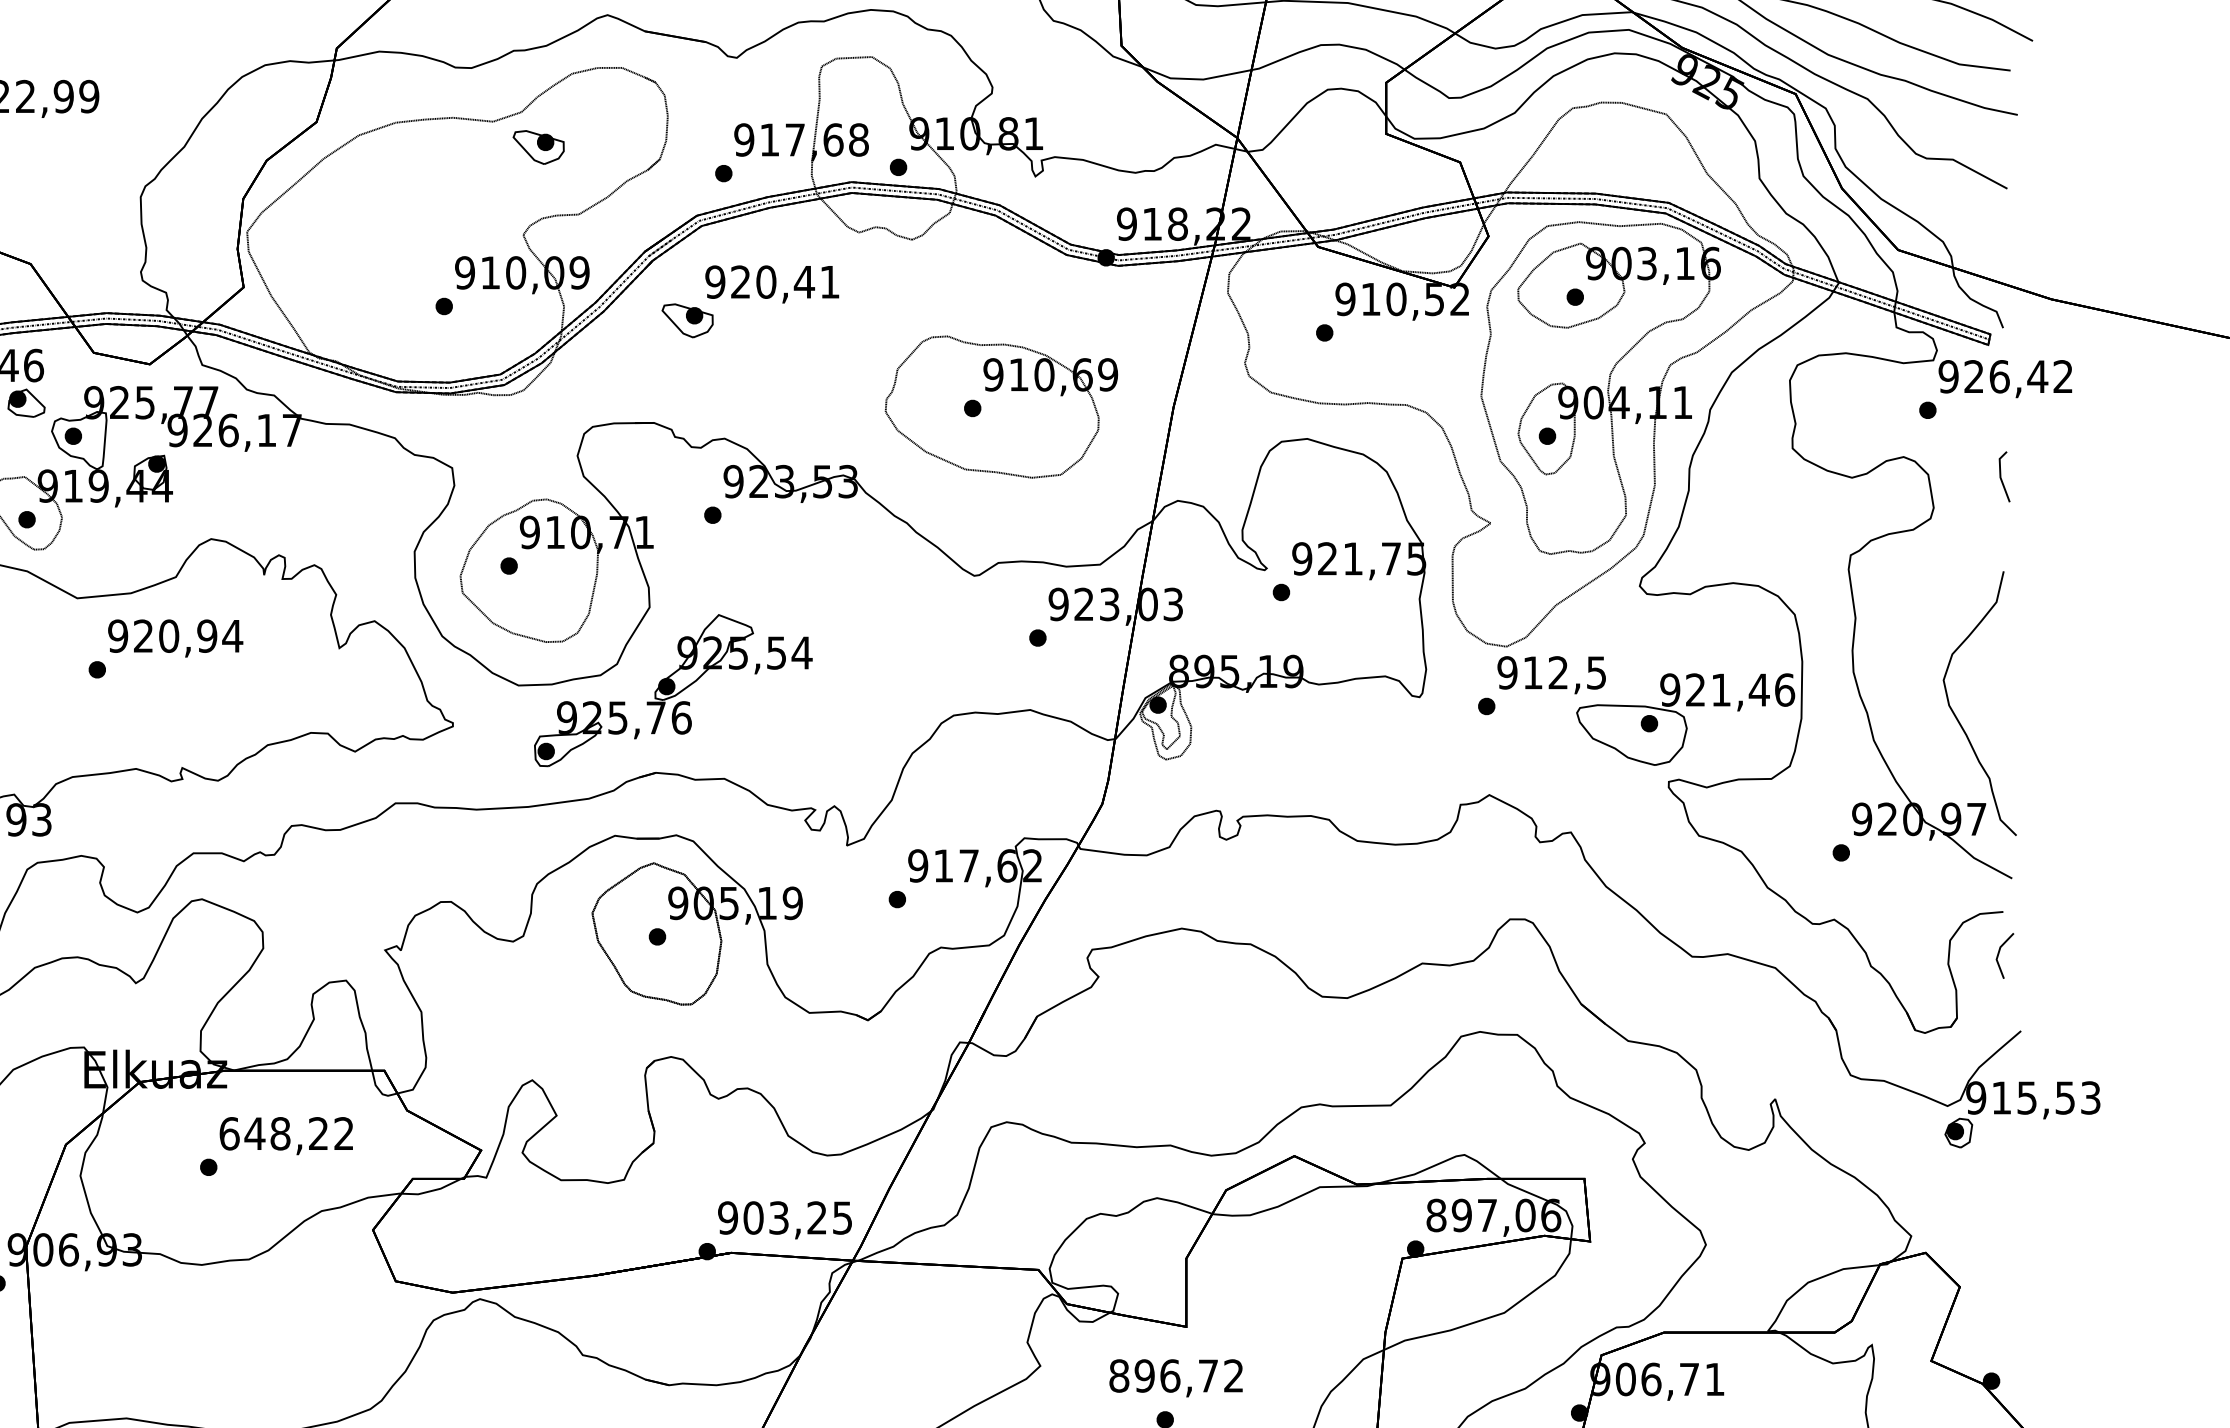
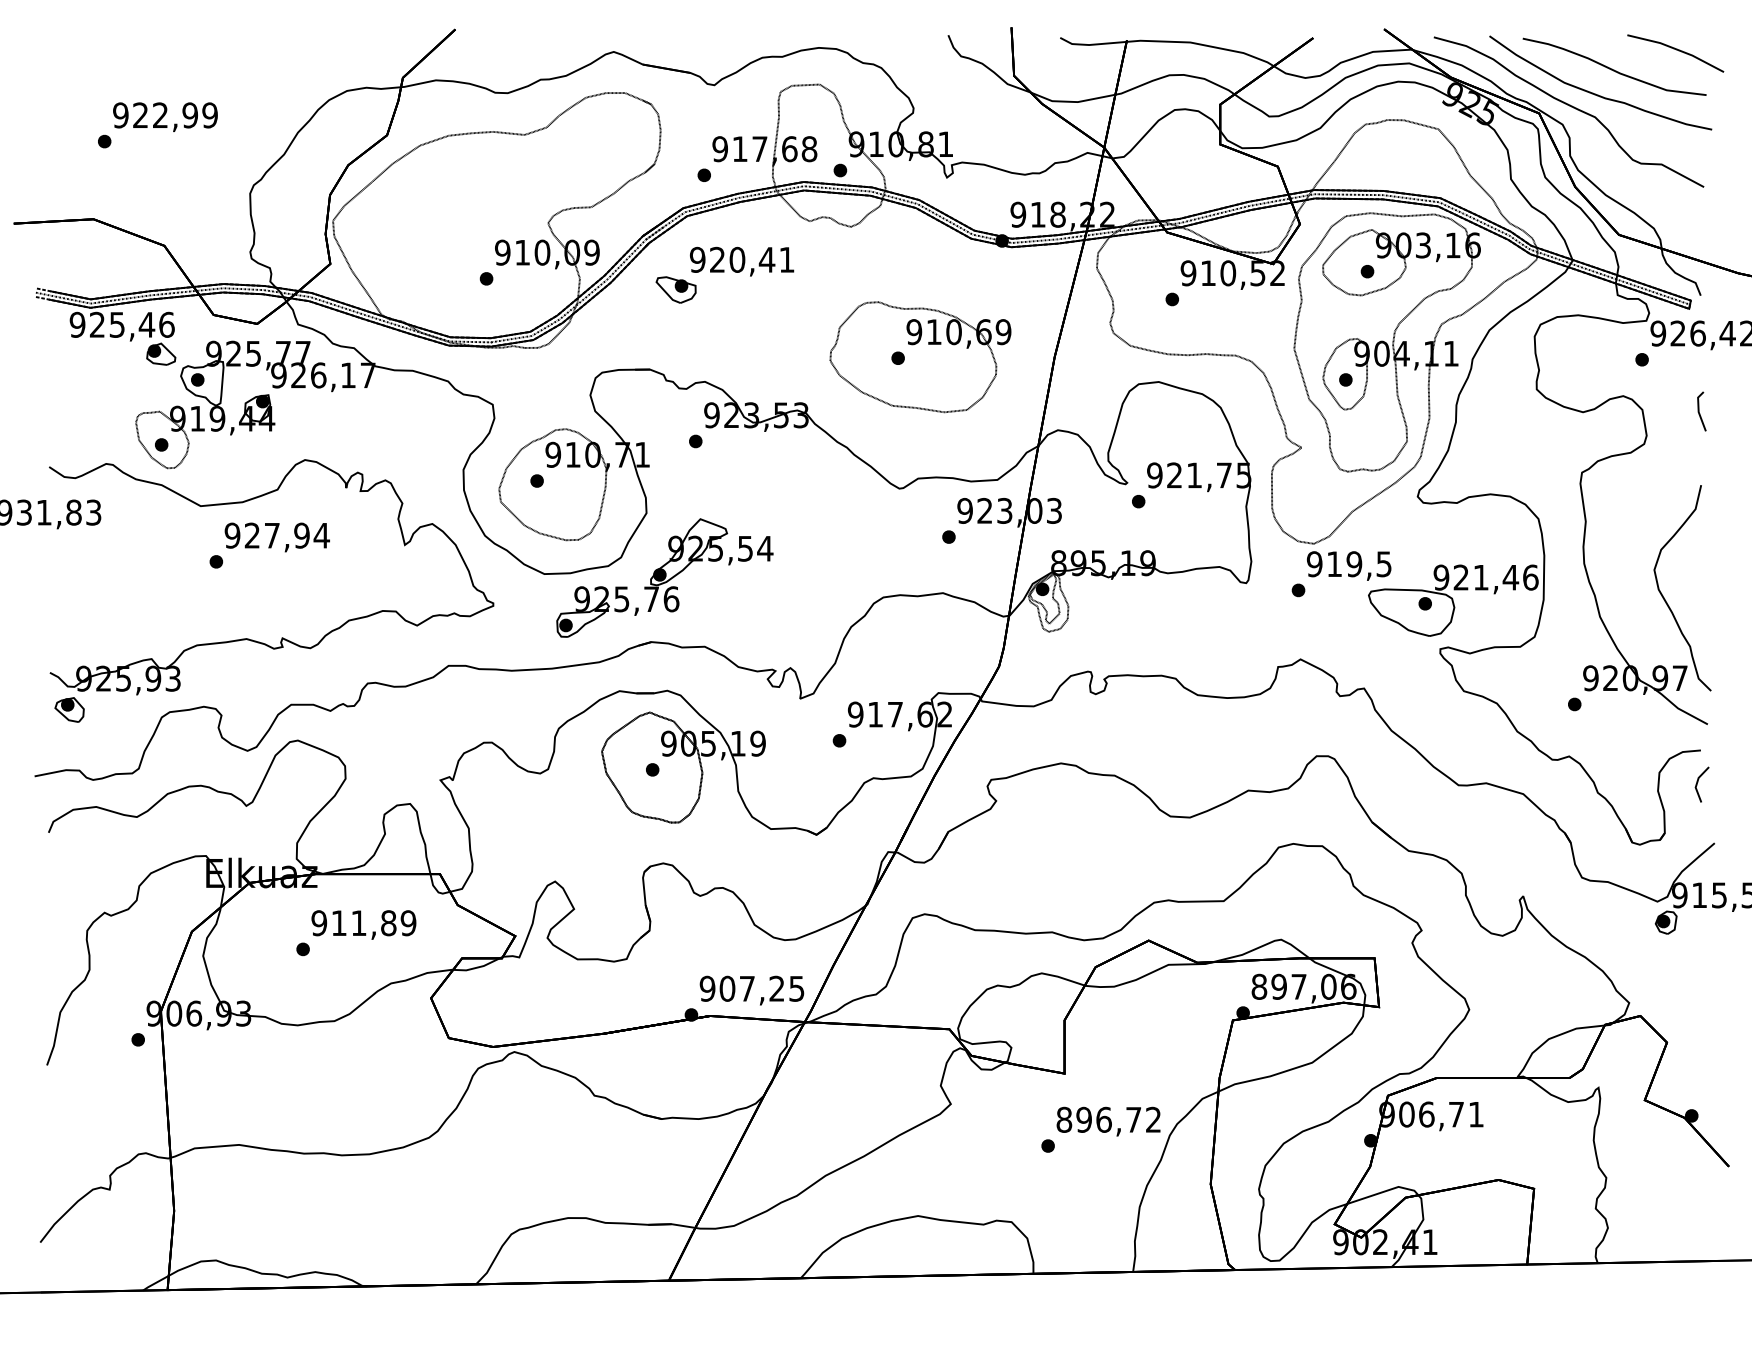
part: (537, 146) -> (559, 154), removed
text: (169, 635) -> (272, 535), 920,94 -> 927,94
text: (1558, 673) -> (1354, 564), 912,5 -> 919,5
text: (286, 1134) -> (363, 923), 648,22 -> 911,89
text: (777, 1217) -> (746, 988), 903,25 -> 907,25
text: (1175, 1378) -> (1108, 1121), moved

